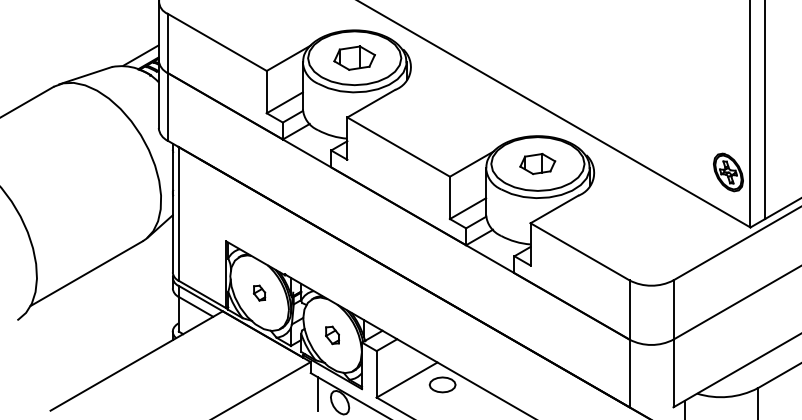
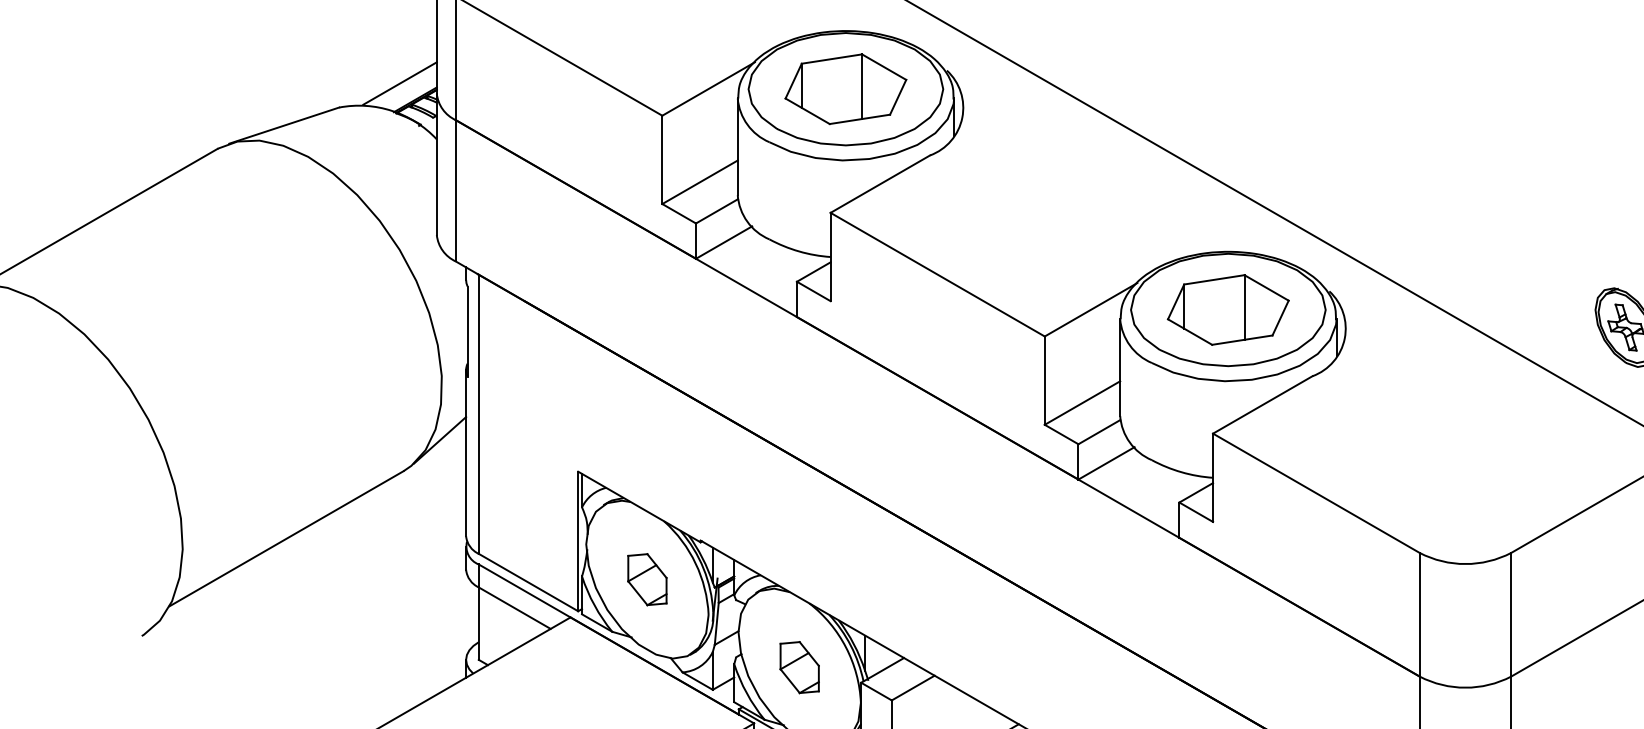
part: (354, 57) -> (845, 87), size x1.43
part: (537, 163) -> (1227, 308), size x1.67
part: (259, 292) -> (647, 578), size x1.67
part: (332, 335) -> (799, 667), size x1.43

